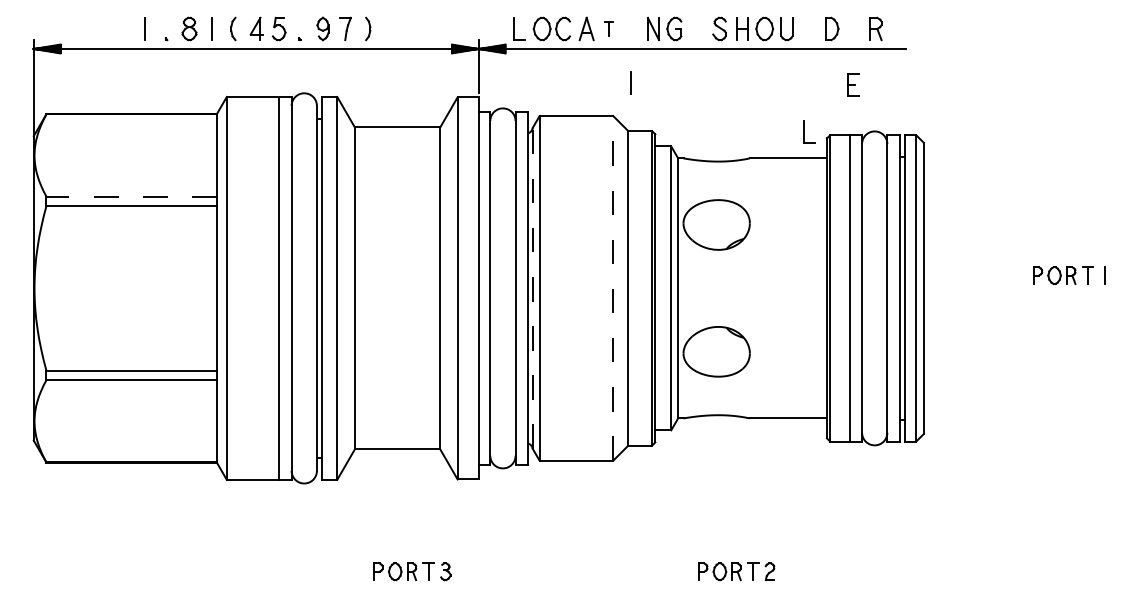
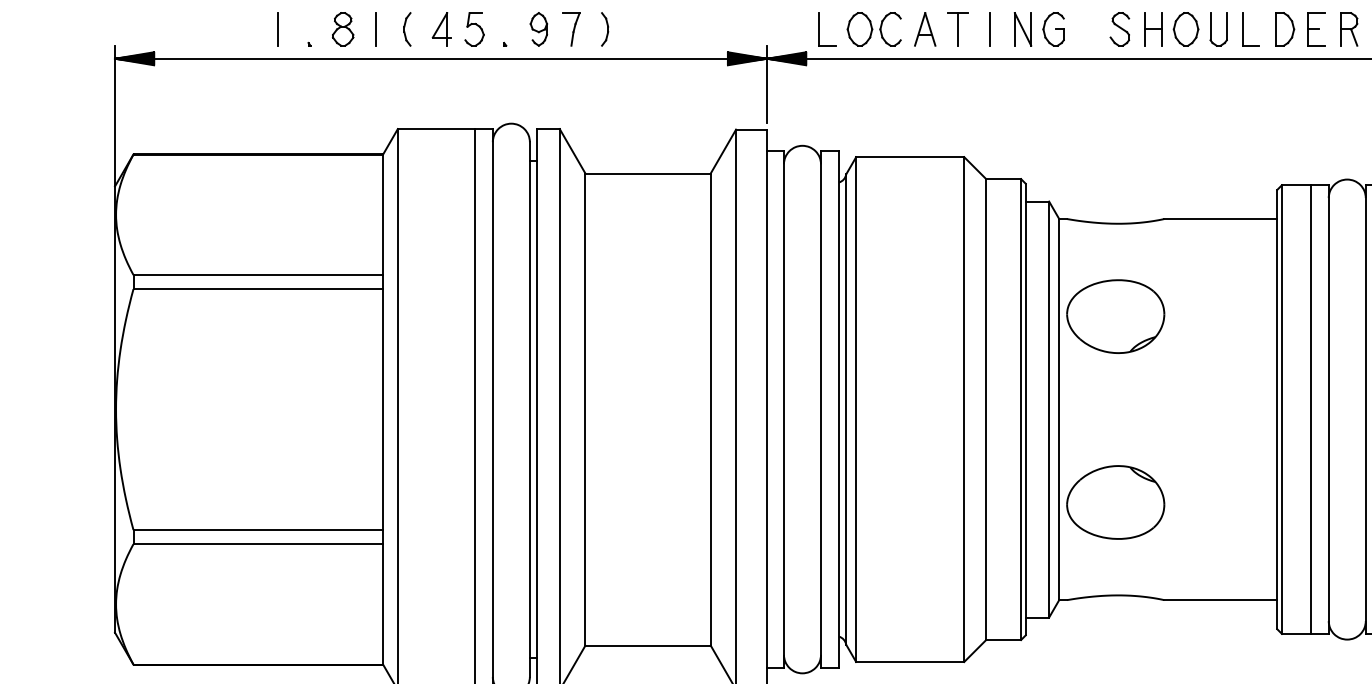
part: (608, 28) -> (957, 28), size x1.67
line: (630, 82) -> (989, 28), moved
part: (853, 84) -> (1316, 28), moved
part: (809, 131) -> (1251, 28), moved
line: (131, 196) -> (258, 274), dashed -> solid
line: (532, 287) -> (845, 408), dashed -> solid
line: (613, 287) -> (964, 408), dashed -> solid

